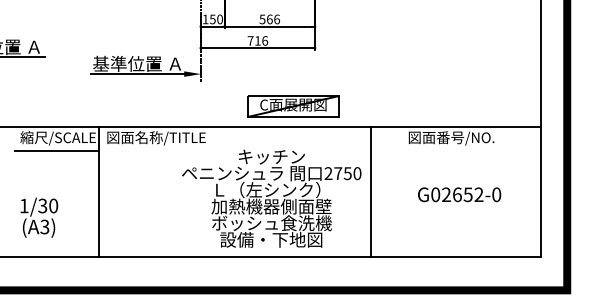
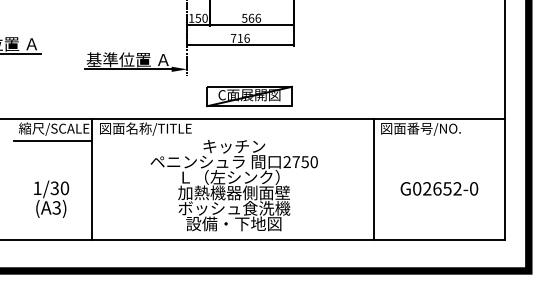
part: (293, 106) -> (249, 96), moved
line: (371, 191) -> (374, 178), moved
text: (459, 194) -> (439, 188), moved
text: (270, 198) -> (233, 185), moved
text: (39, 216) -> (51, 198), moved

